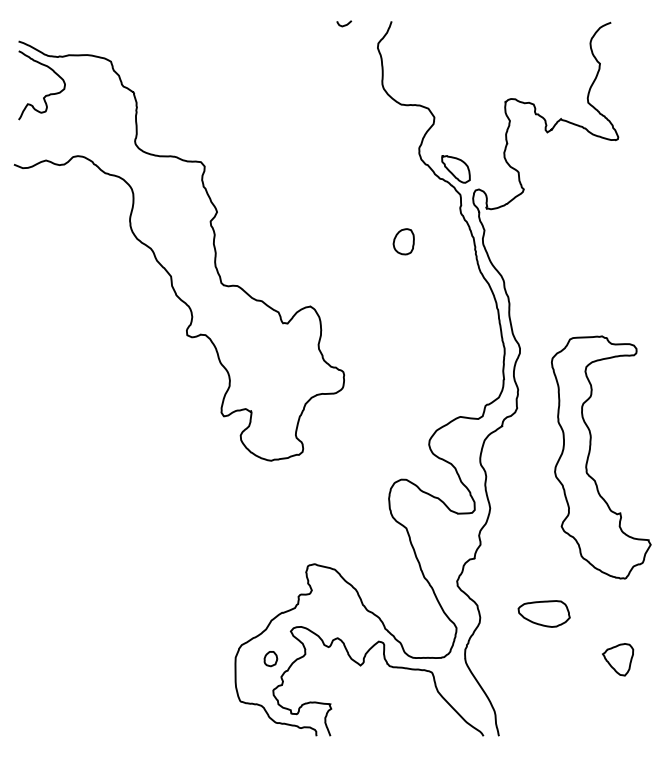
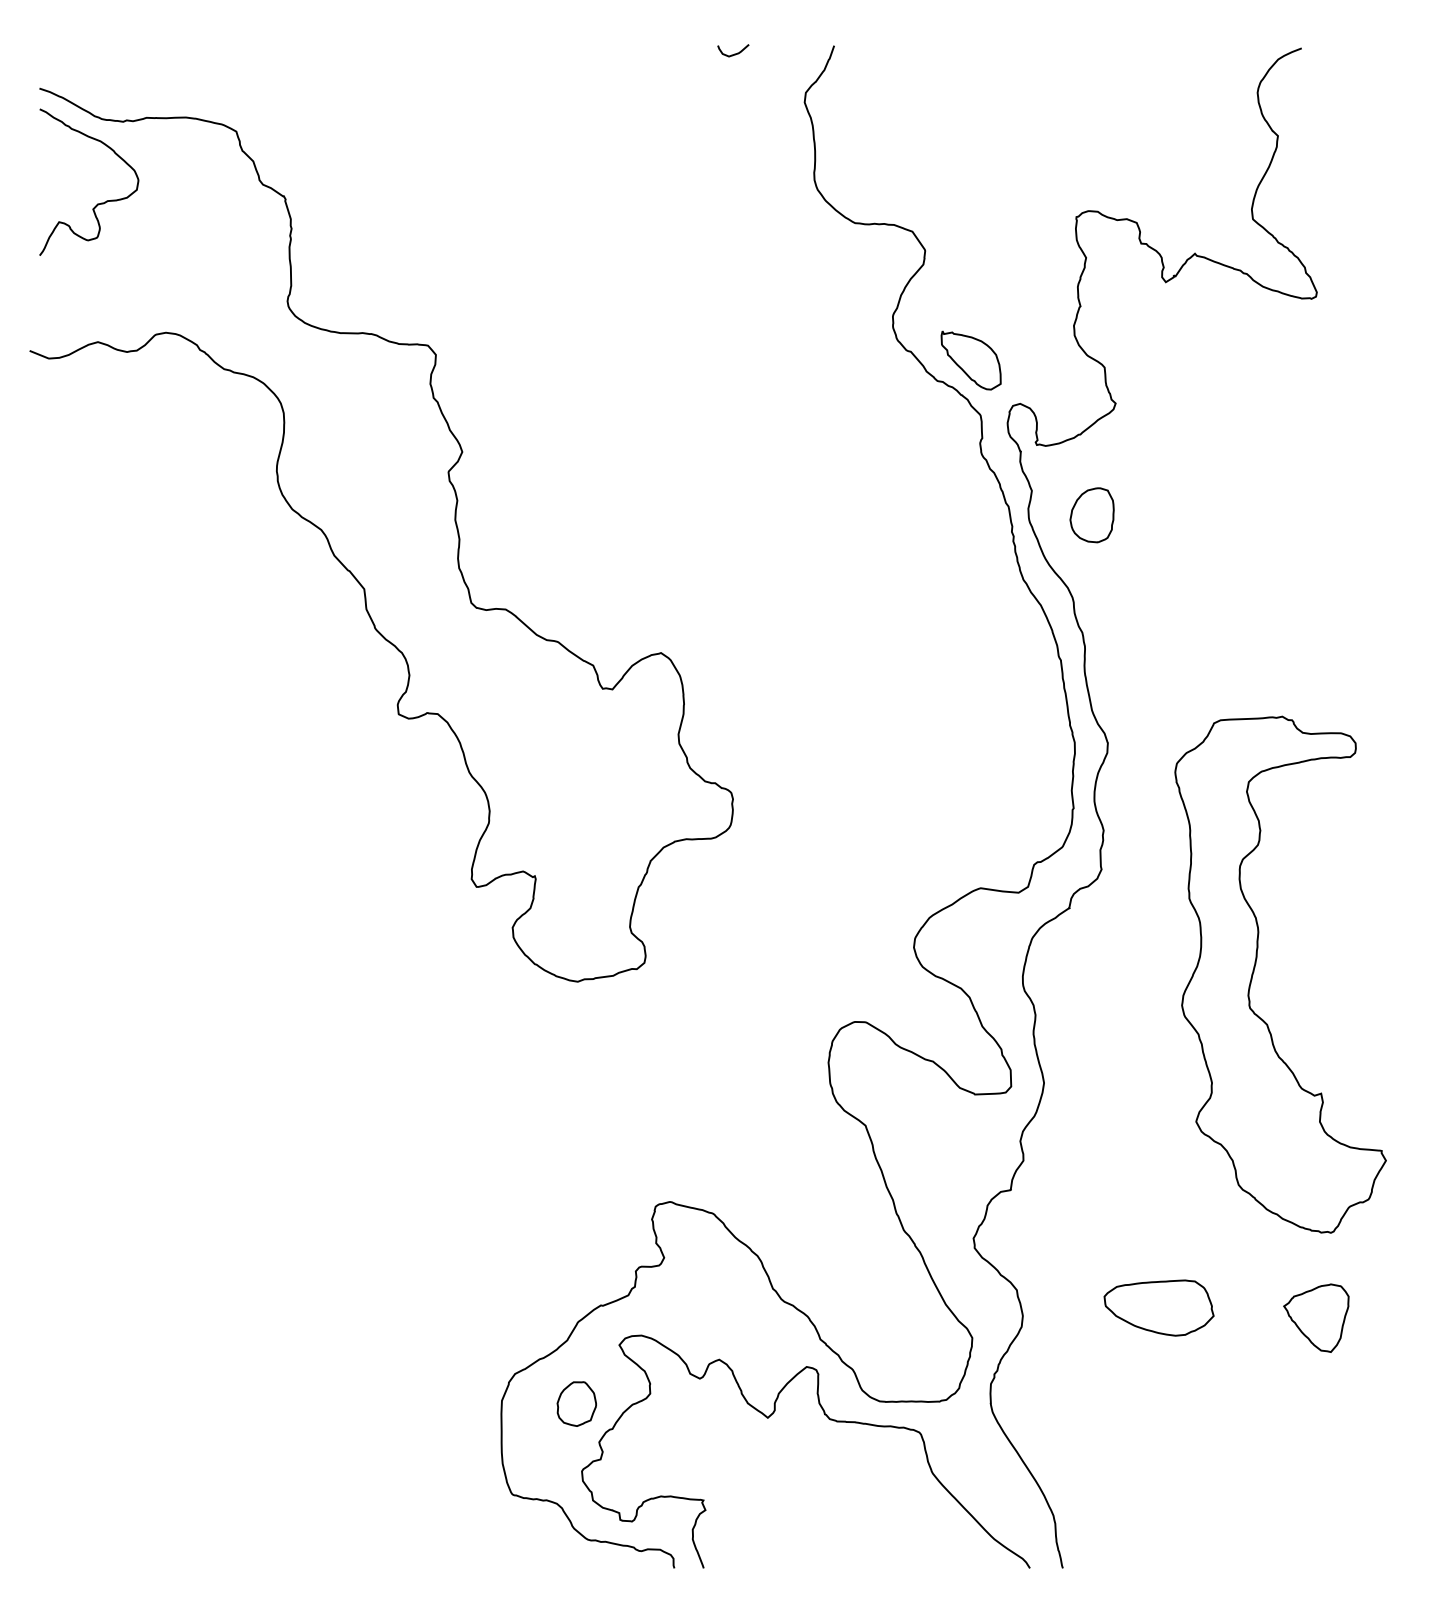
part: (403, 241) -> (1091, 514), moved
part: (270, 658) -> (576, 1402), size x1.43
part: (618, 659) -> (1317, 1317), moved

